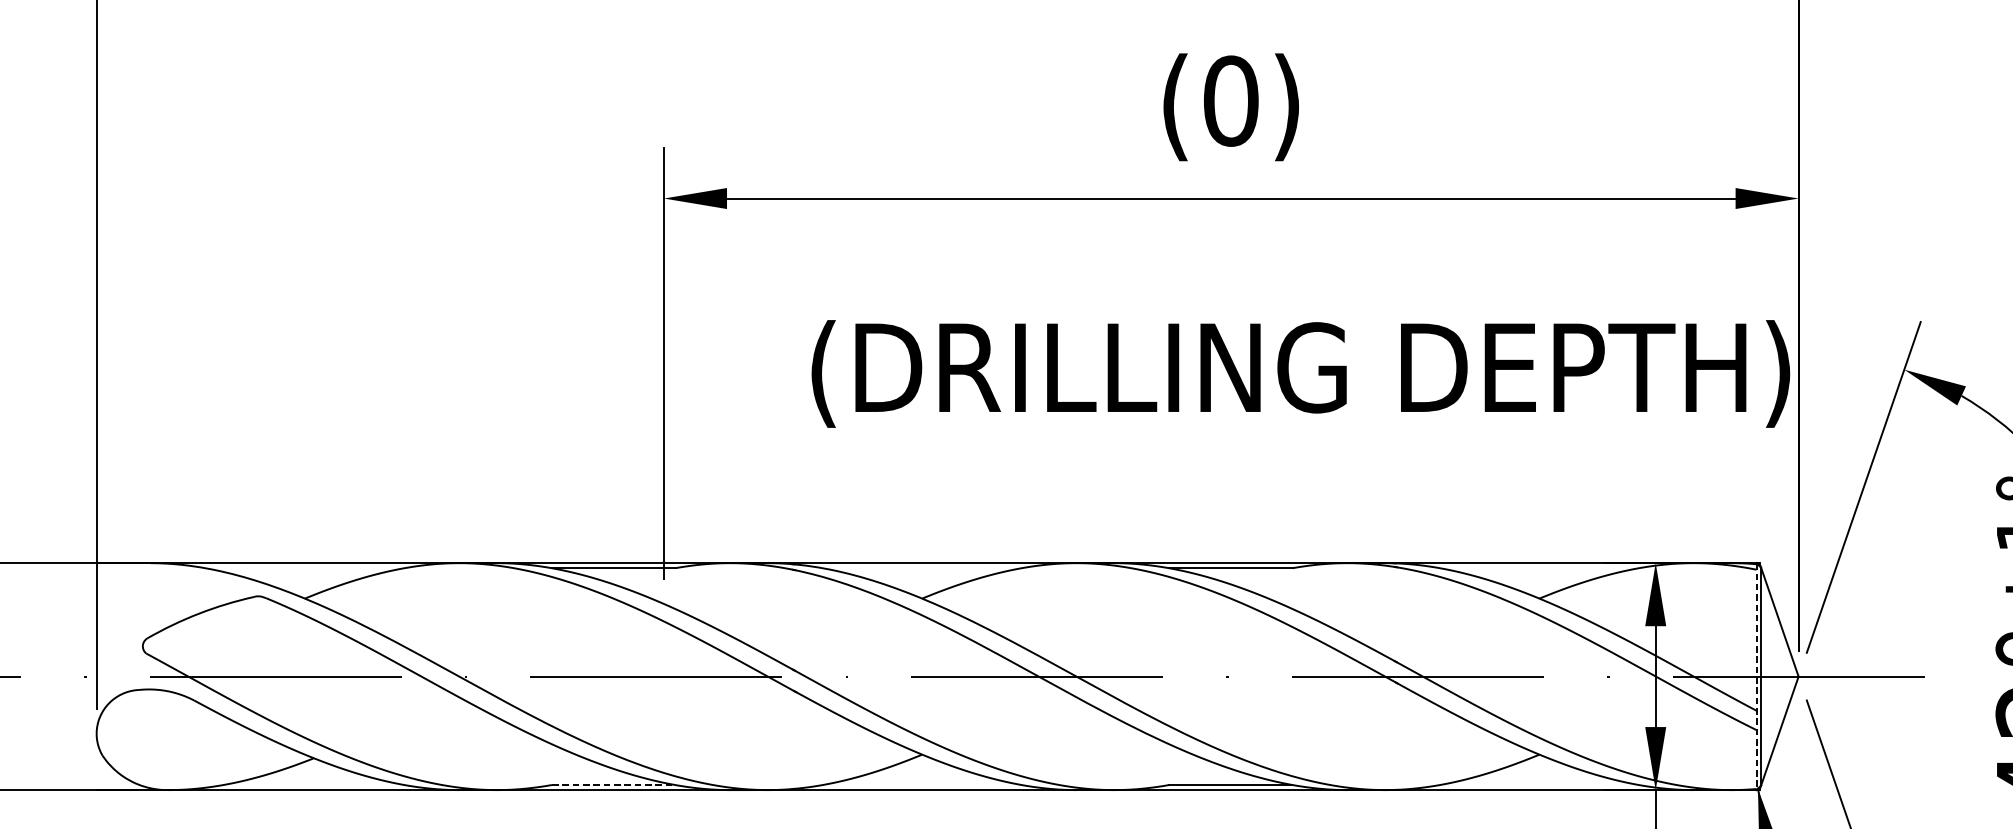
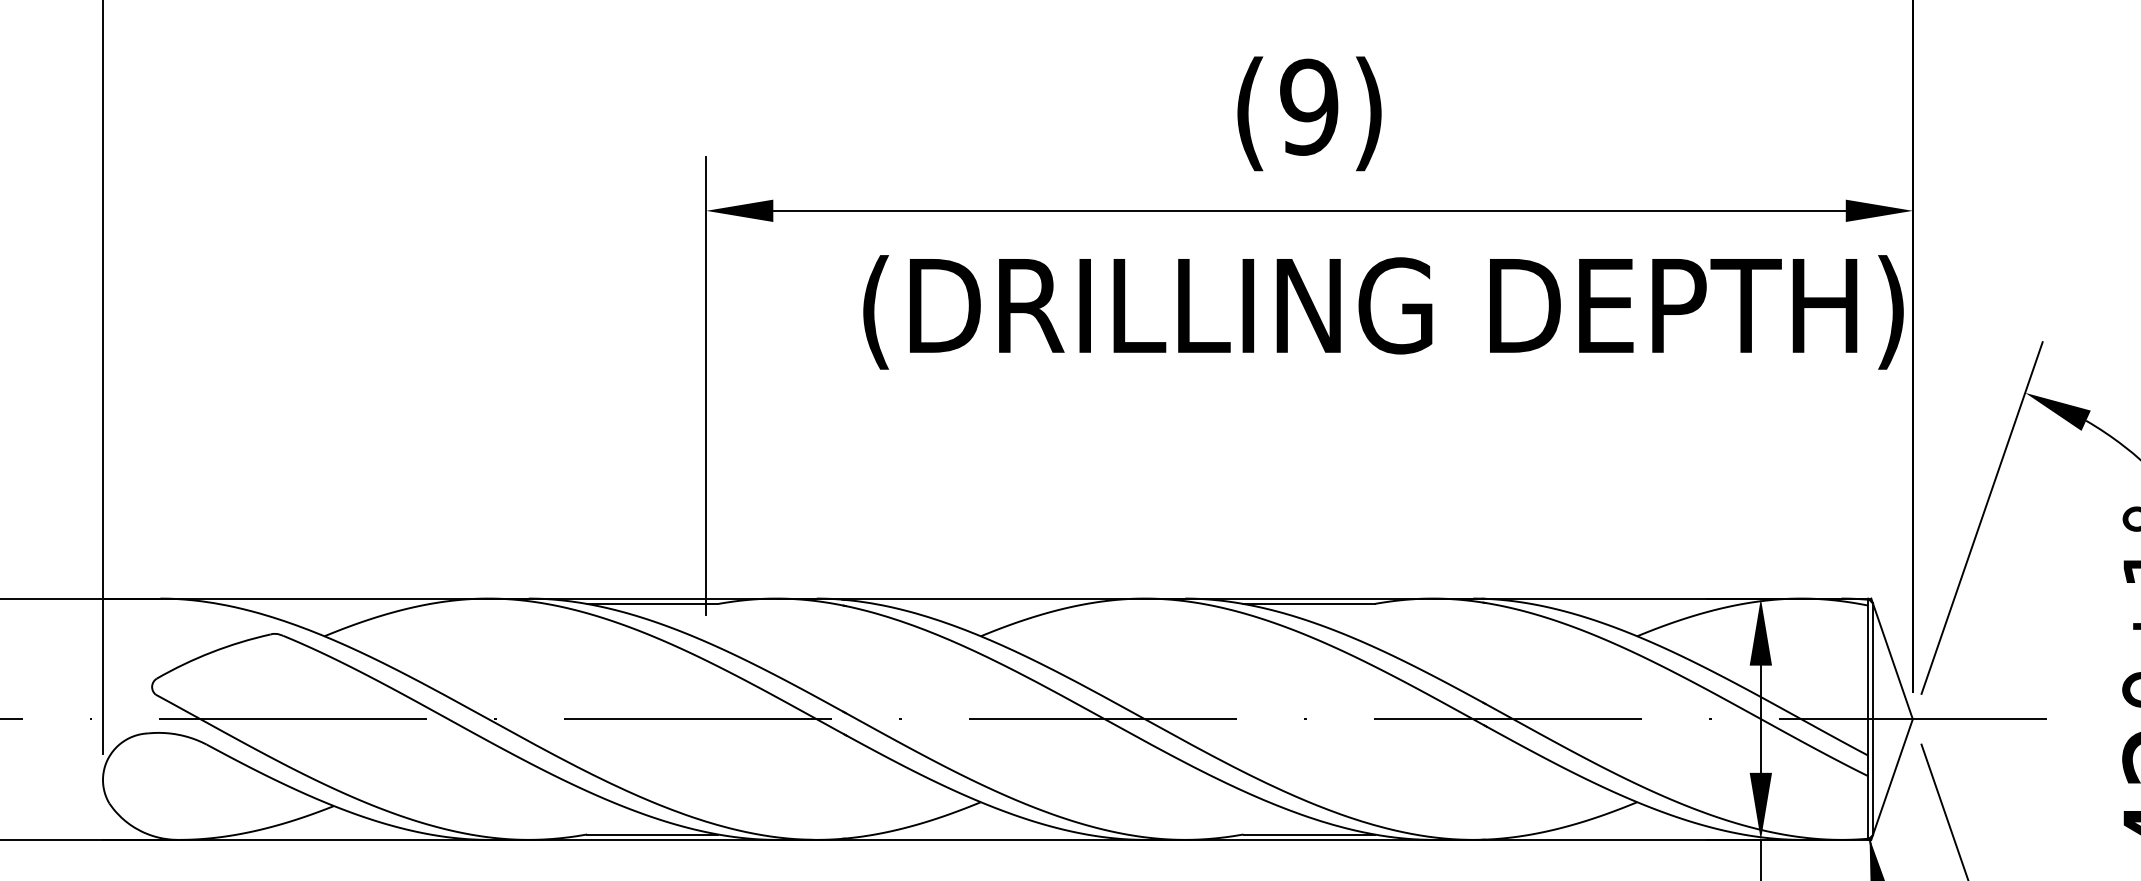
text: (1231, 100) -> (1309, 106), (0) -> (9)
text: (1300, 374) -> (1383, 312), moved
line: (1756, 676) -> (1868, 719), dashed -> solid
line: (613, 785) -> (652, 834), dashed -> solid

